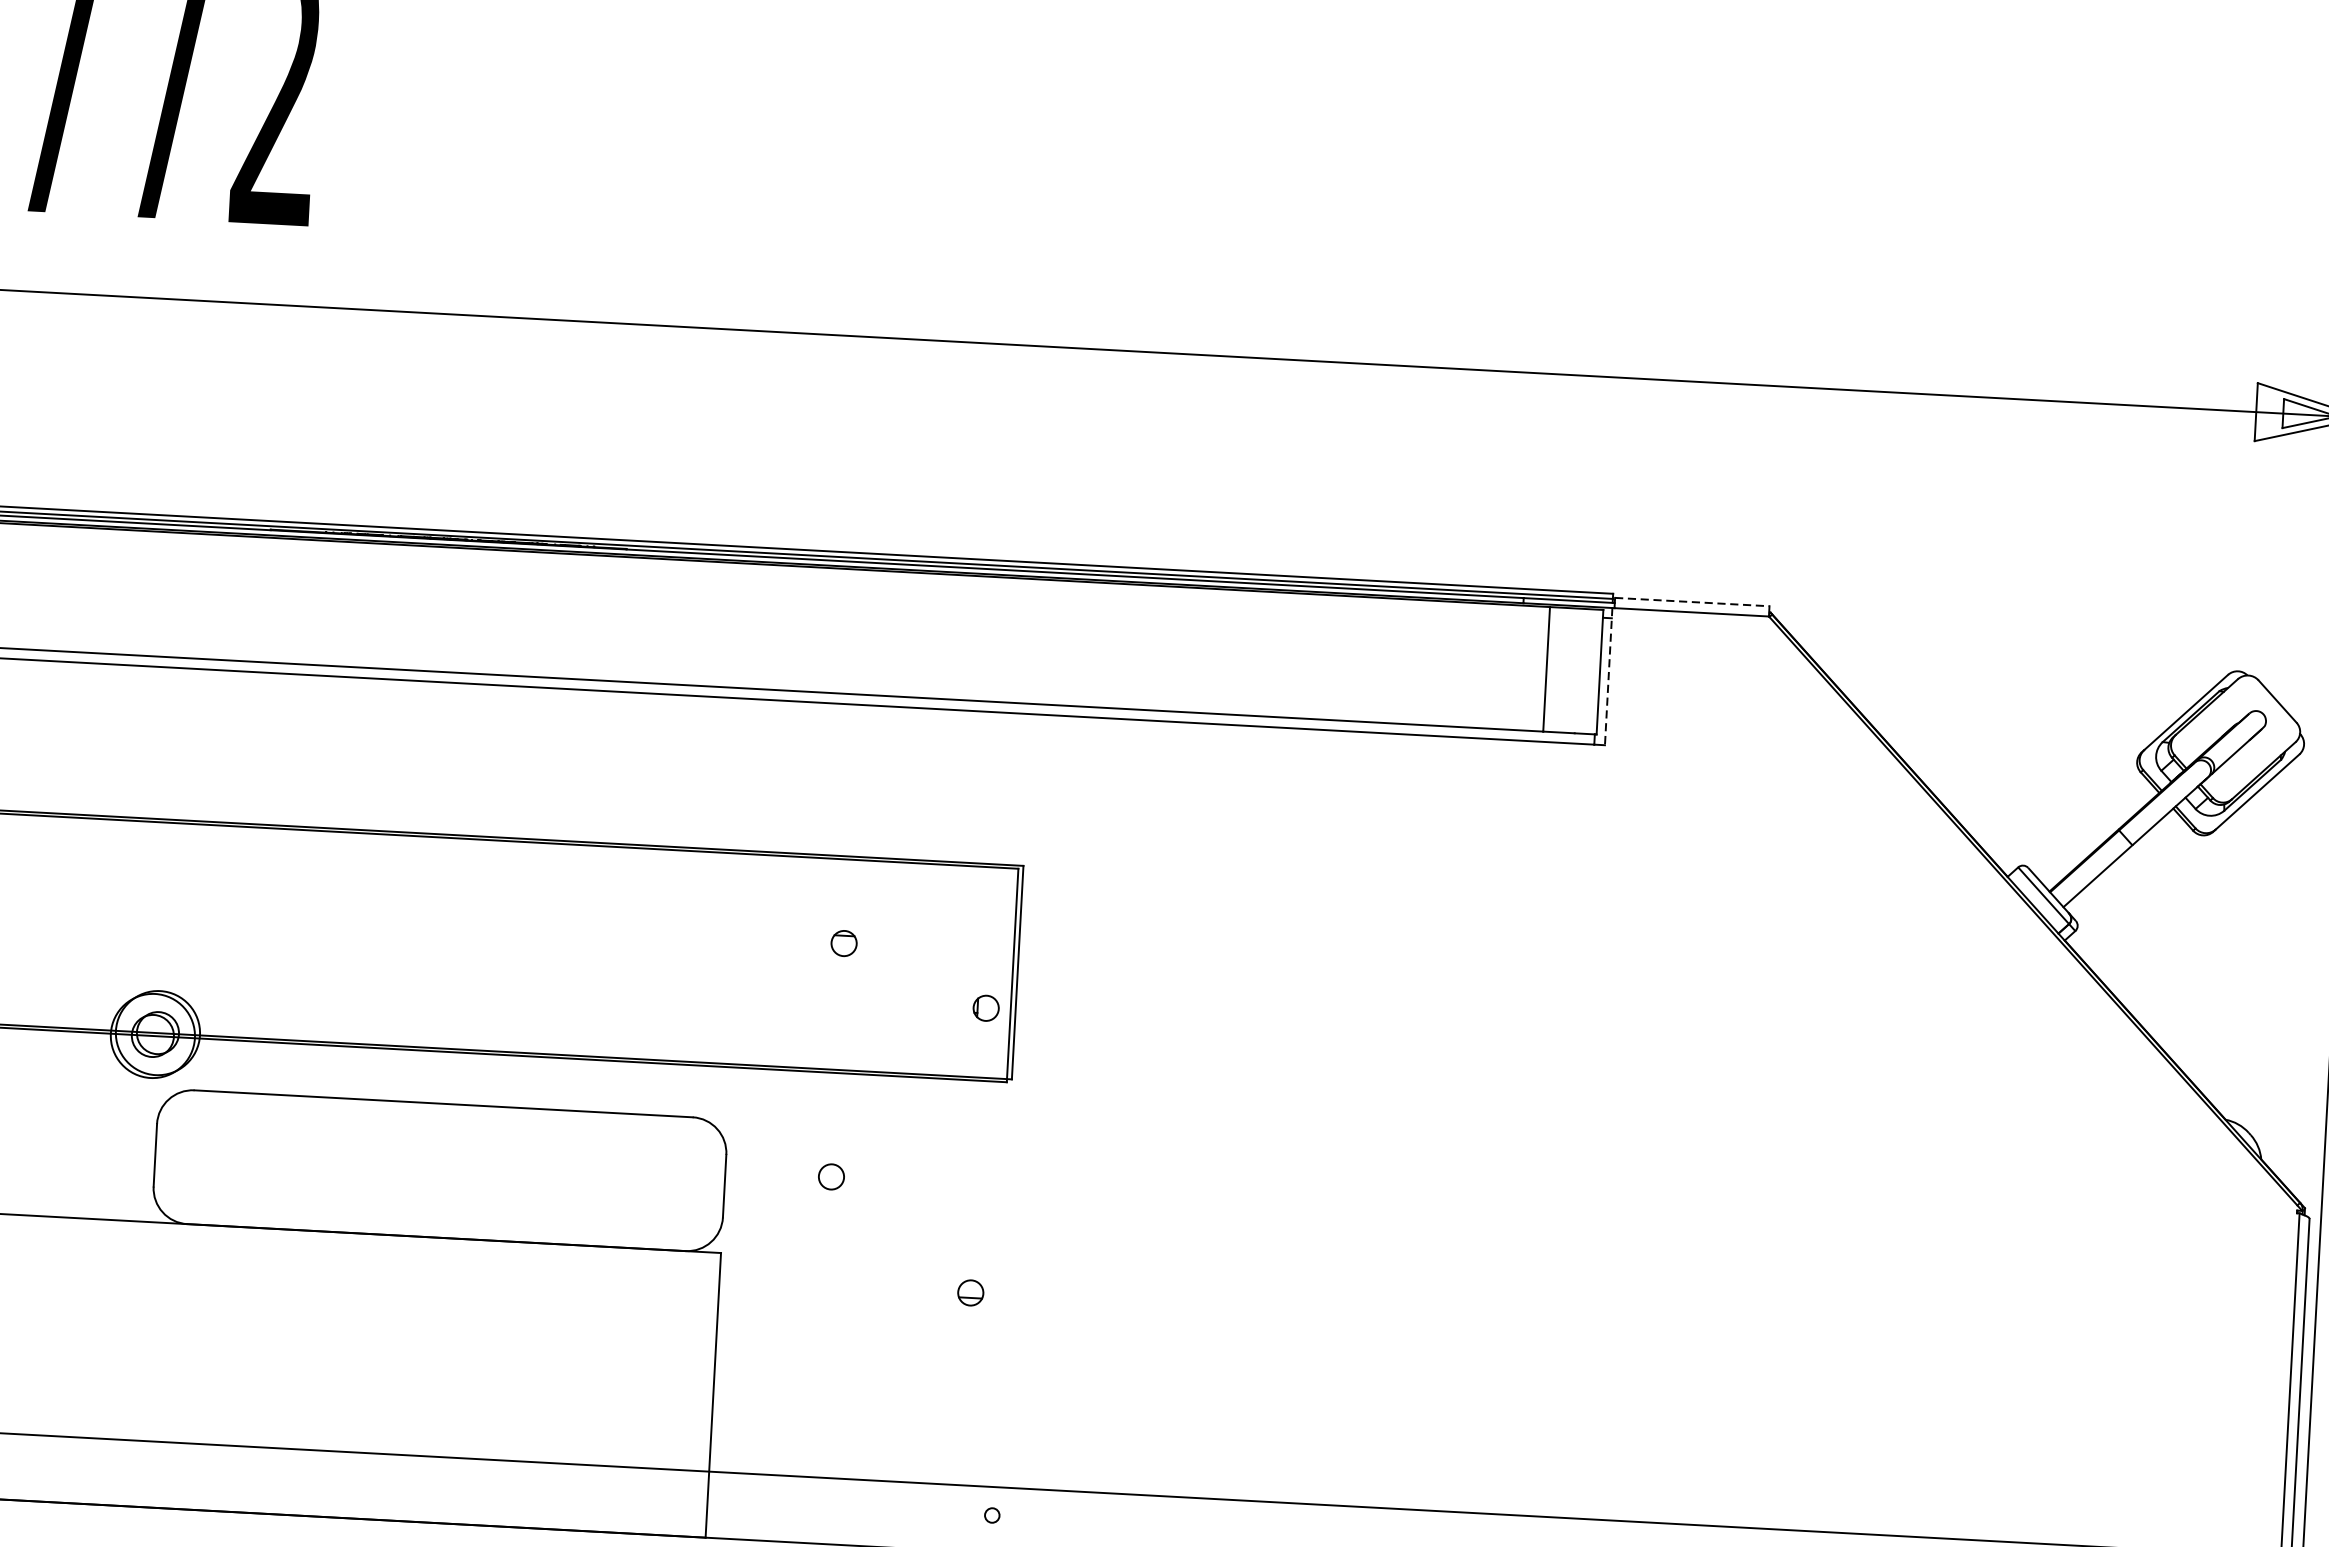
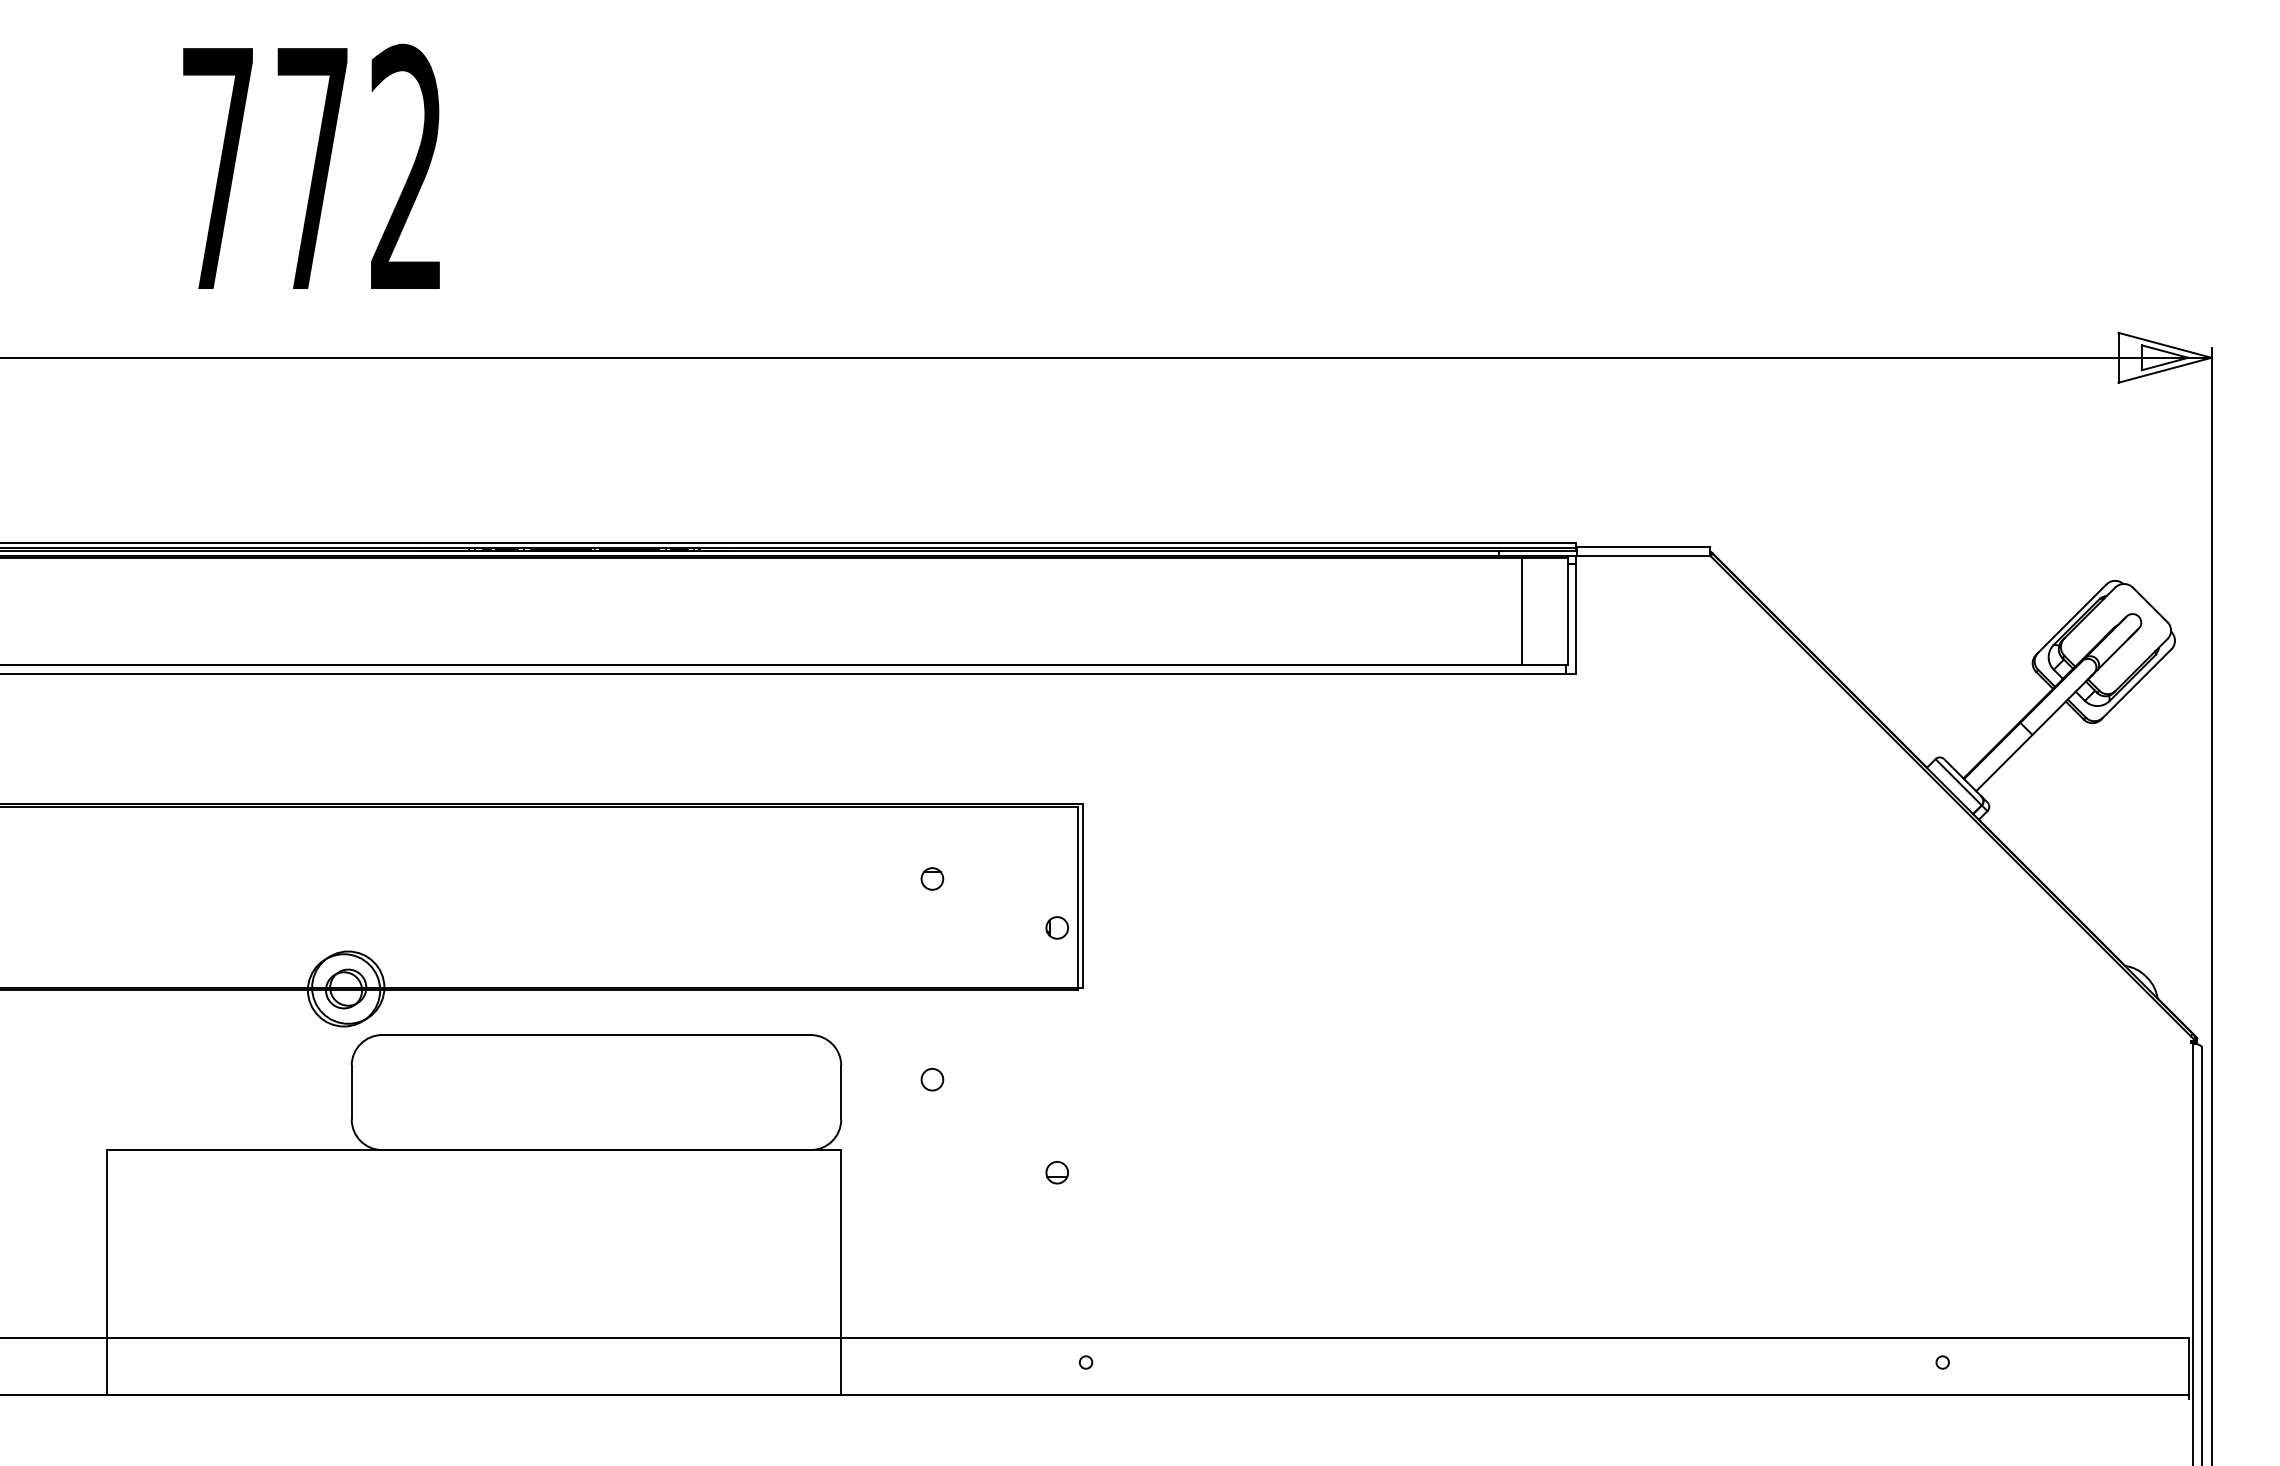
line: (1693, 601) -> (1644, 546), dashed -> solid
line: (1608, 676) -> (1575, 614), dashed -> solid

